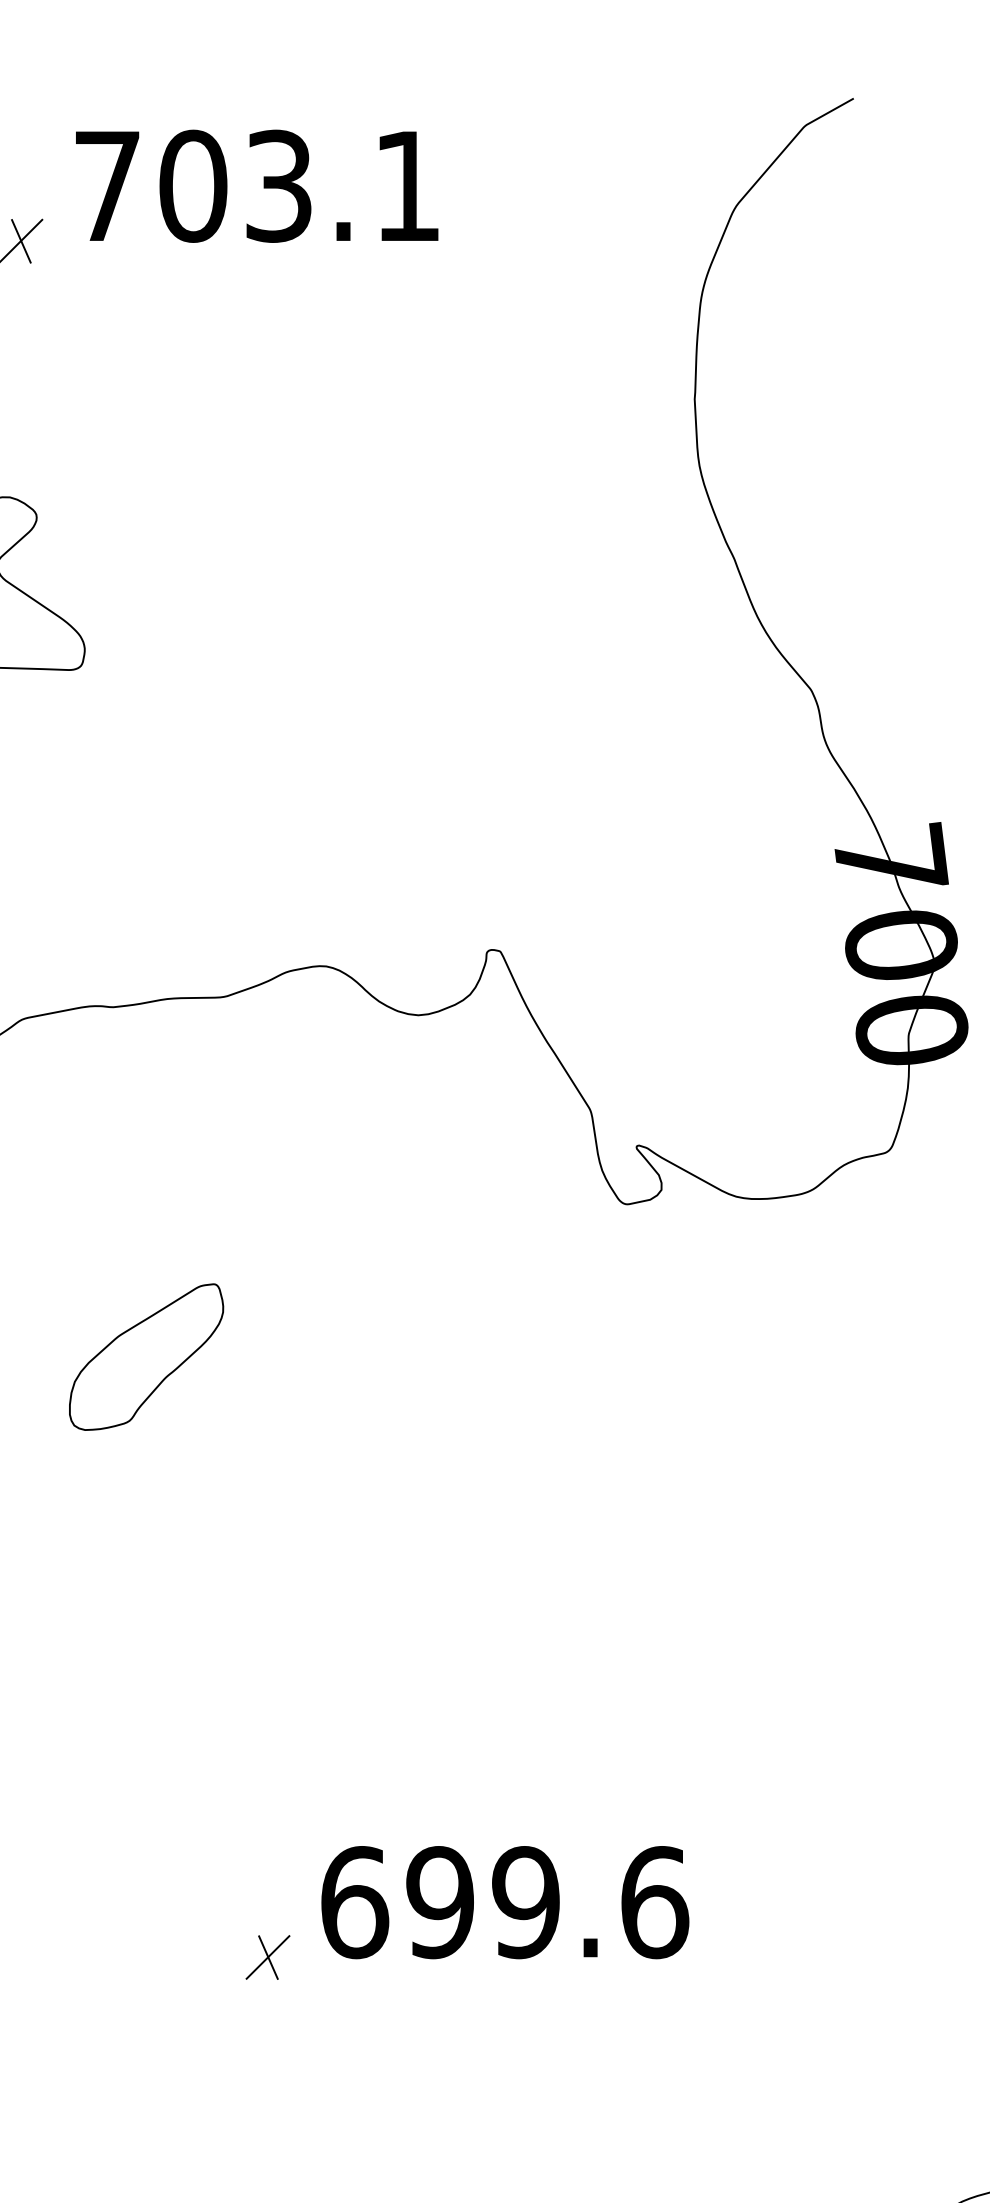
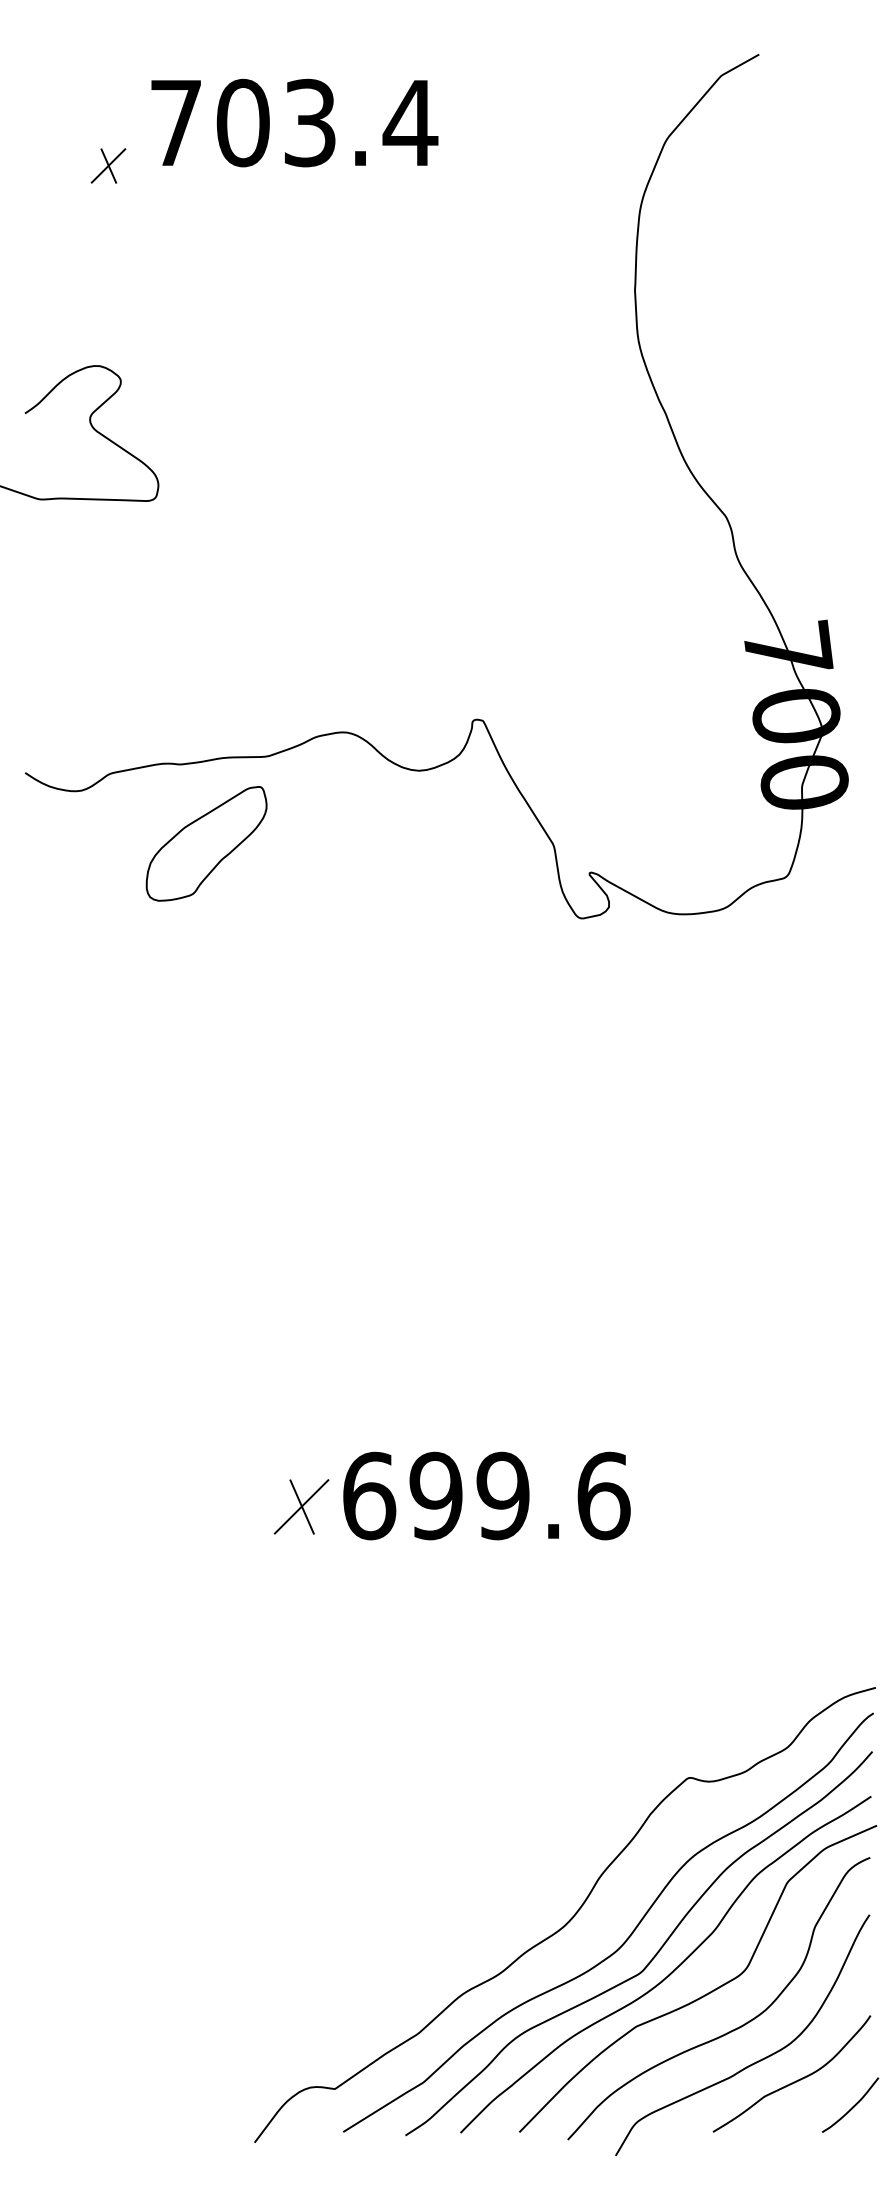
text: (407, 185) -> (410, 122), 703.1 -> 703.4
part: (146, 1356) -> (206, 843), moved
text: (504, 1901) -> (486, 1495), moved
part: (267, 1956) -> (301, 1506), size x1.6

